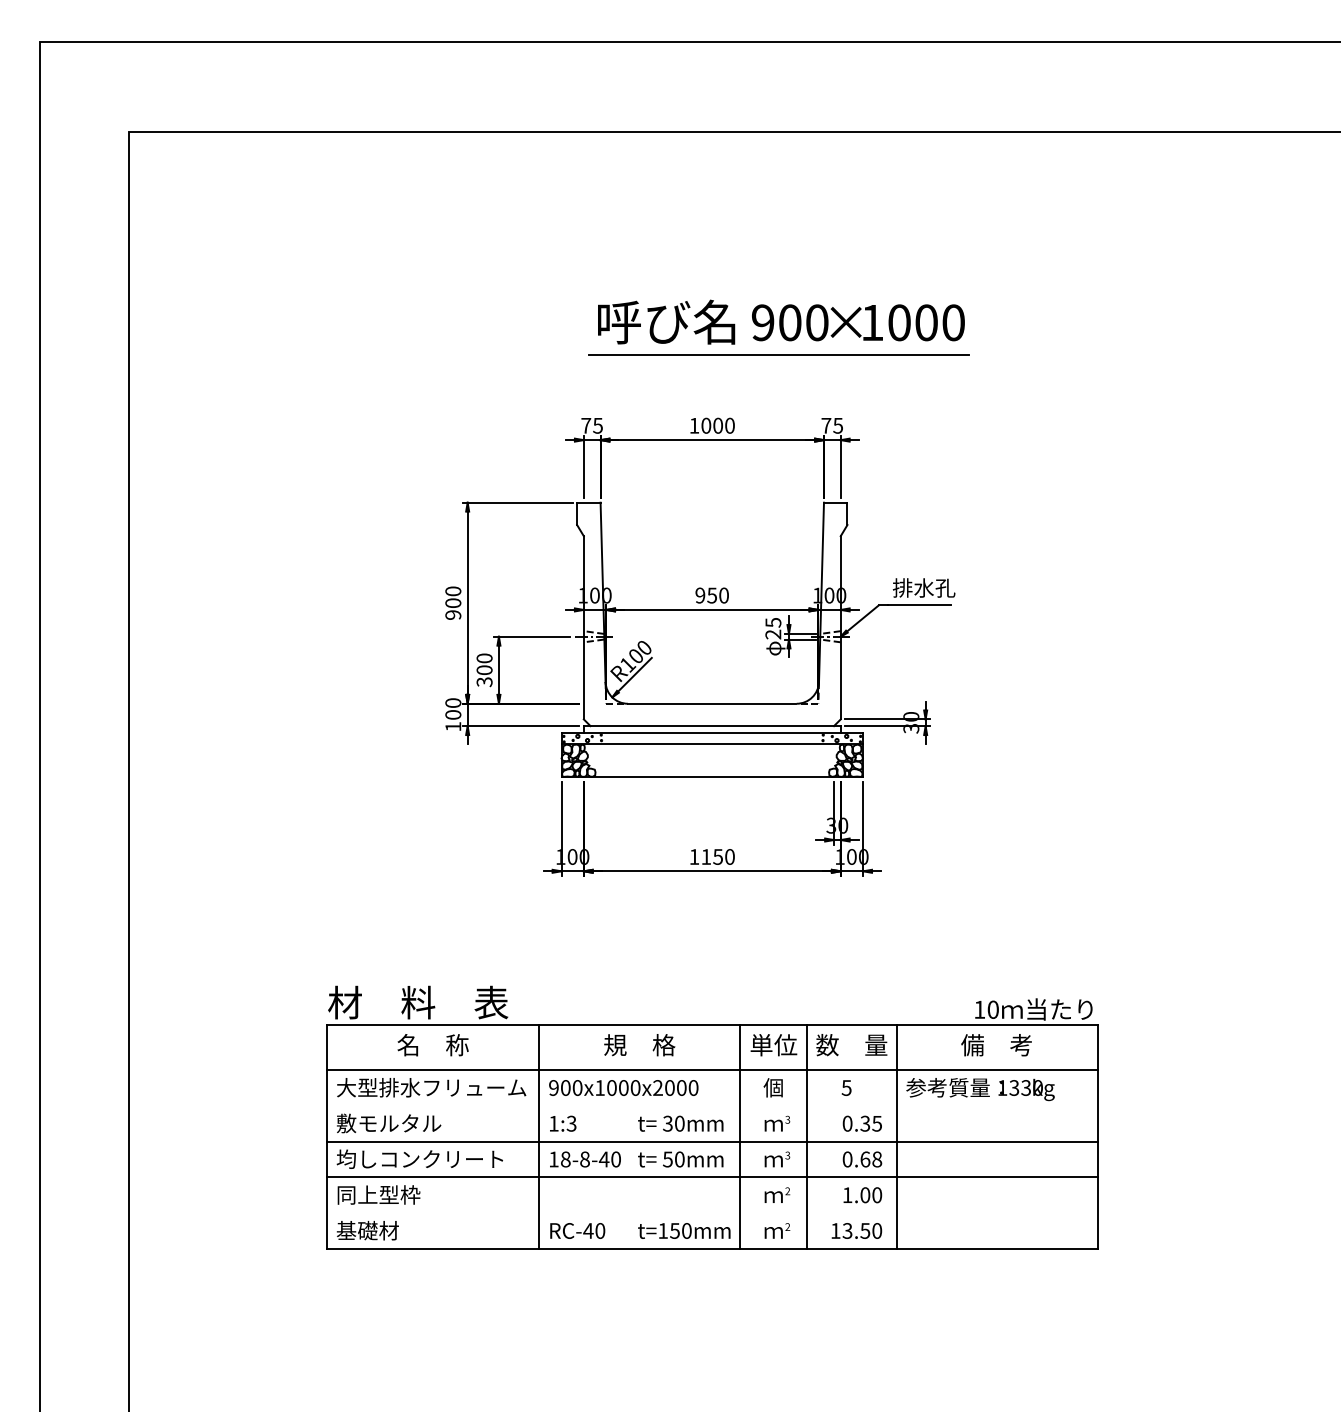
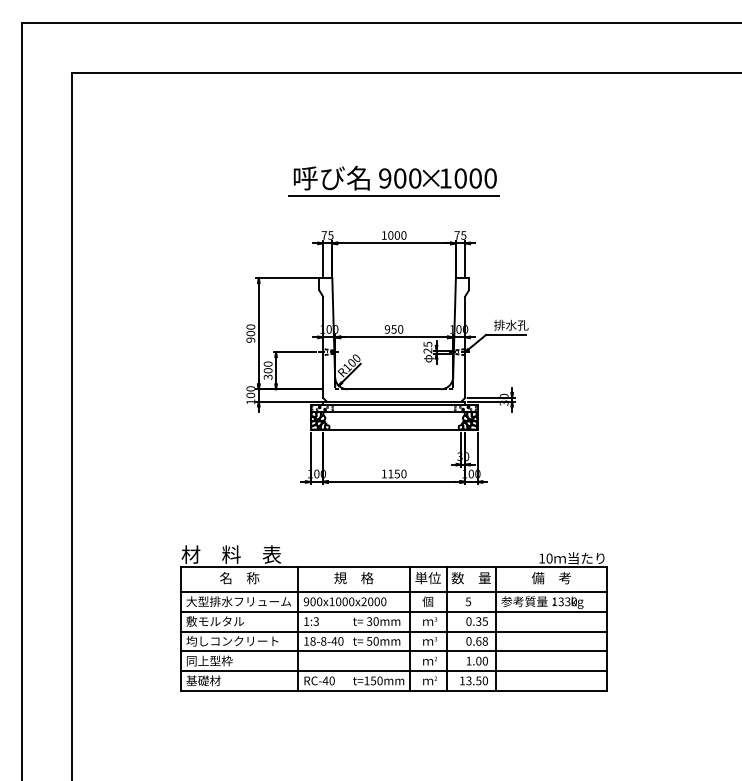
part: (778, 326) -> (393, 180), moved
line: (711, 1105) -> (393, 611), added
line: (711, 1213) -> (393, 671), added

